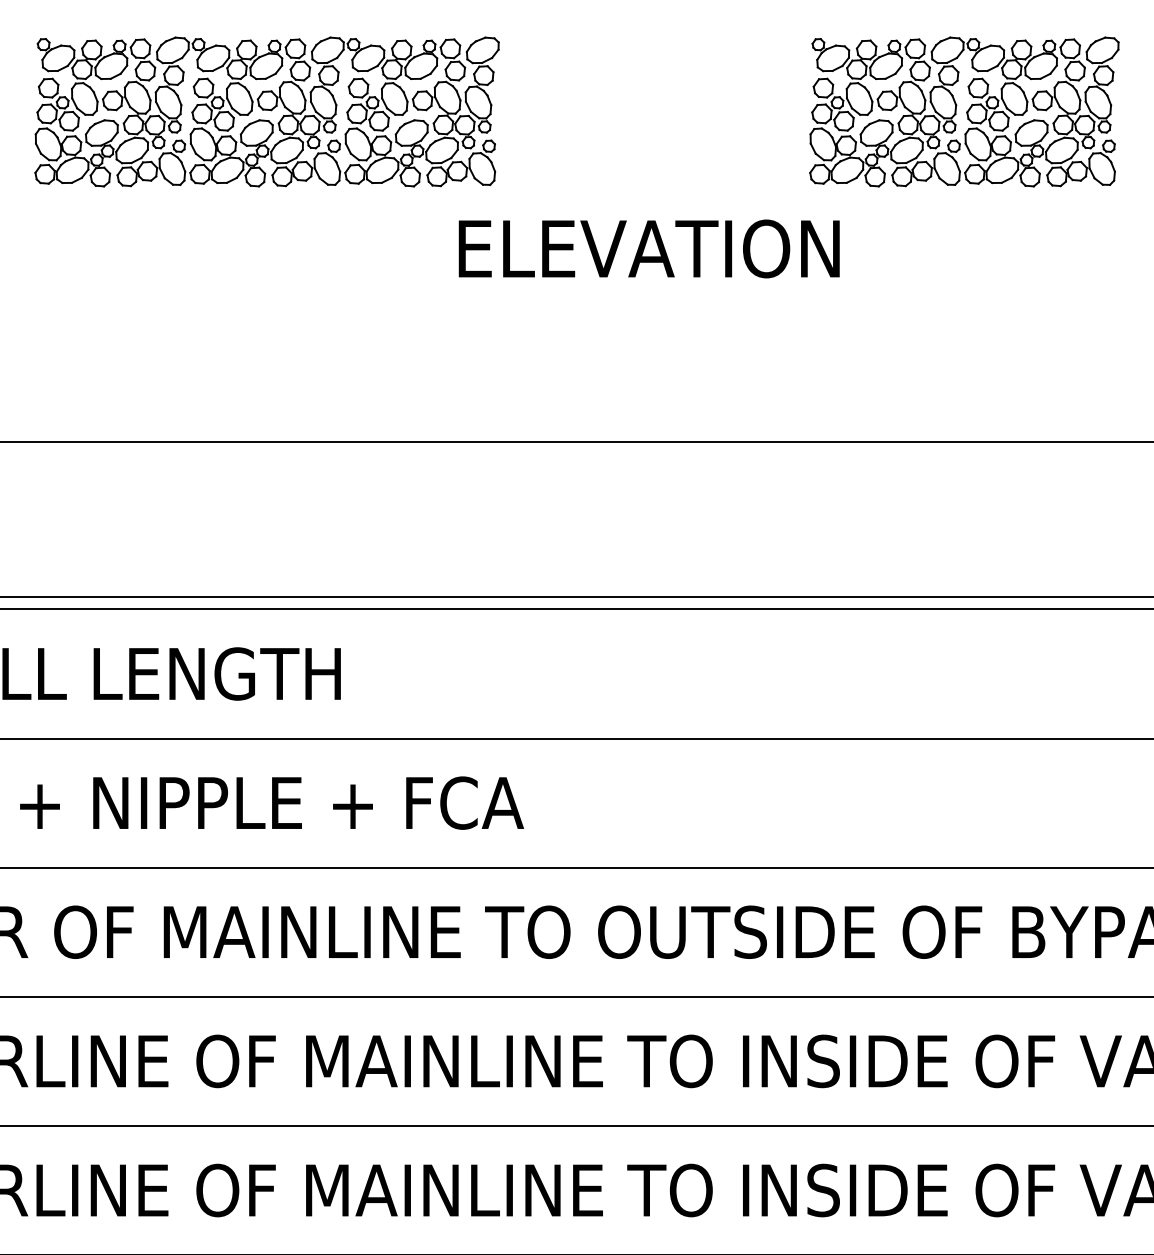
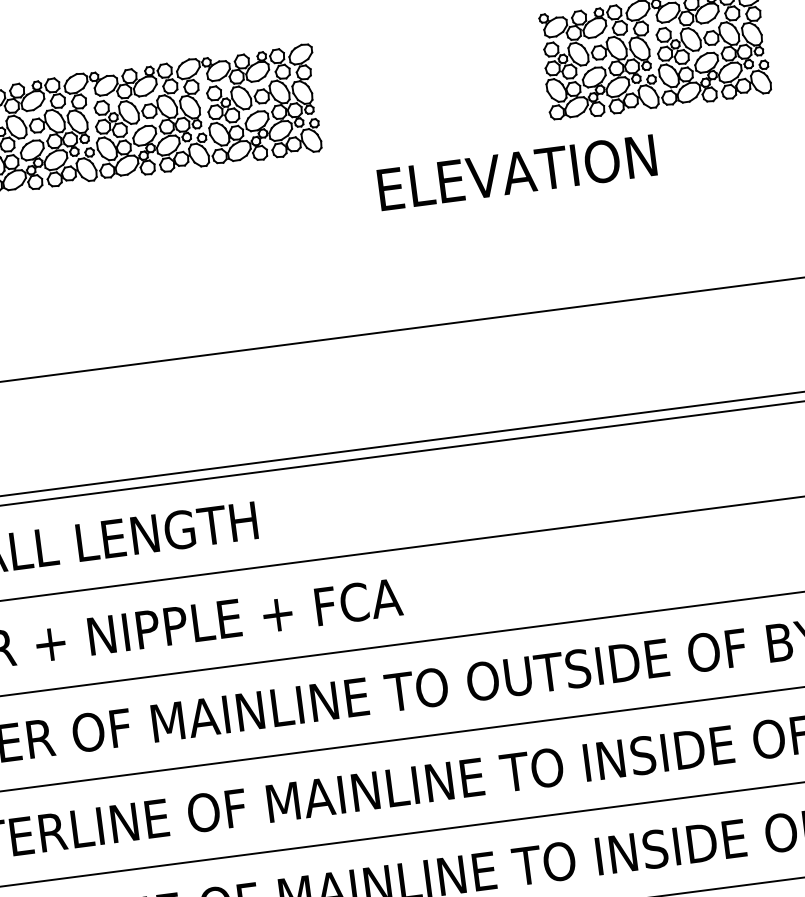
text: (648, 248) -> (516, 172), moved

